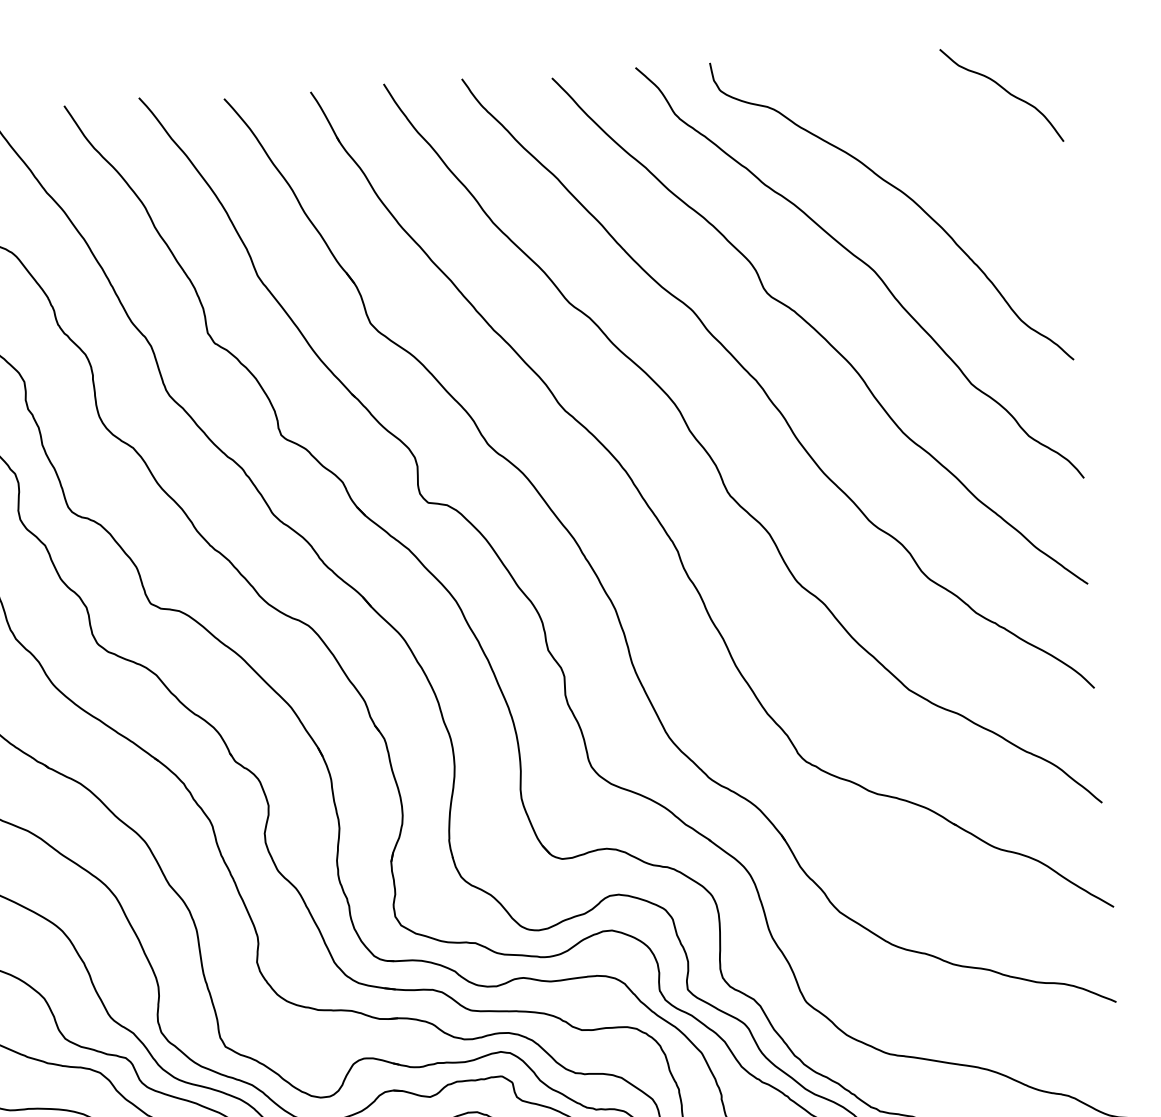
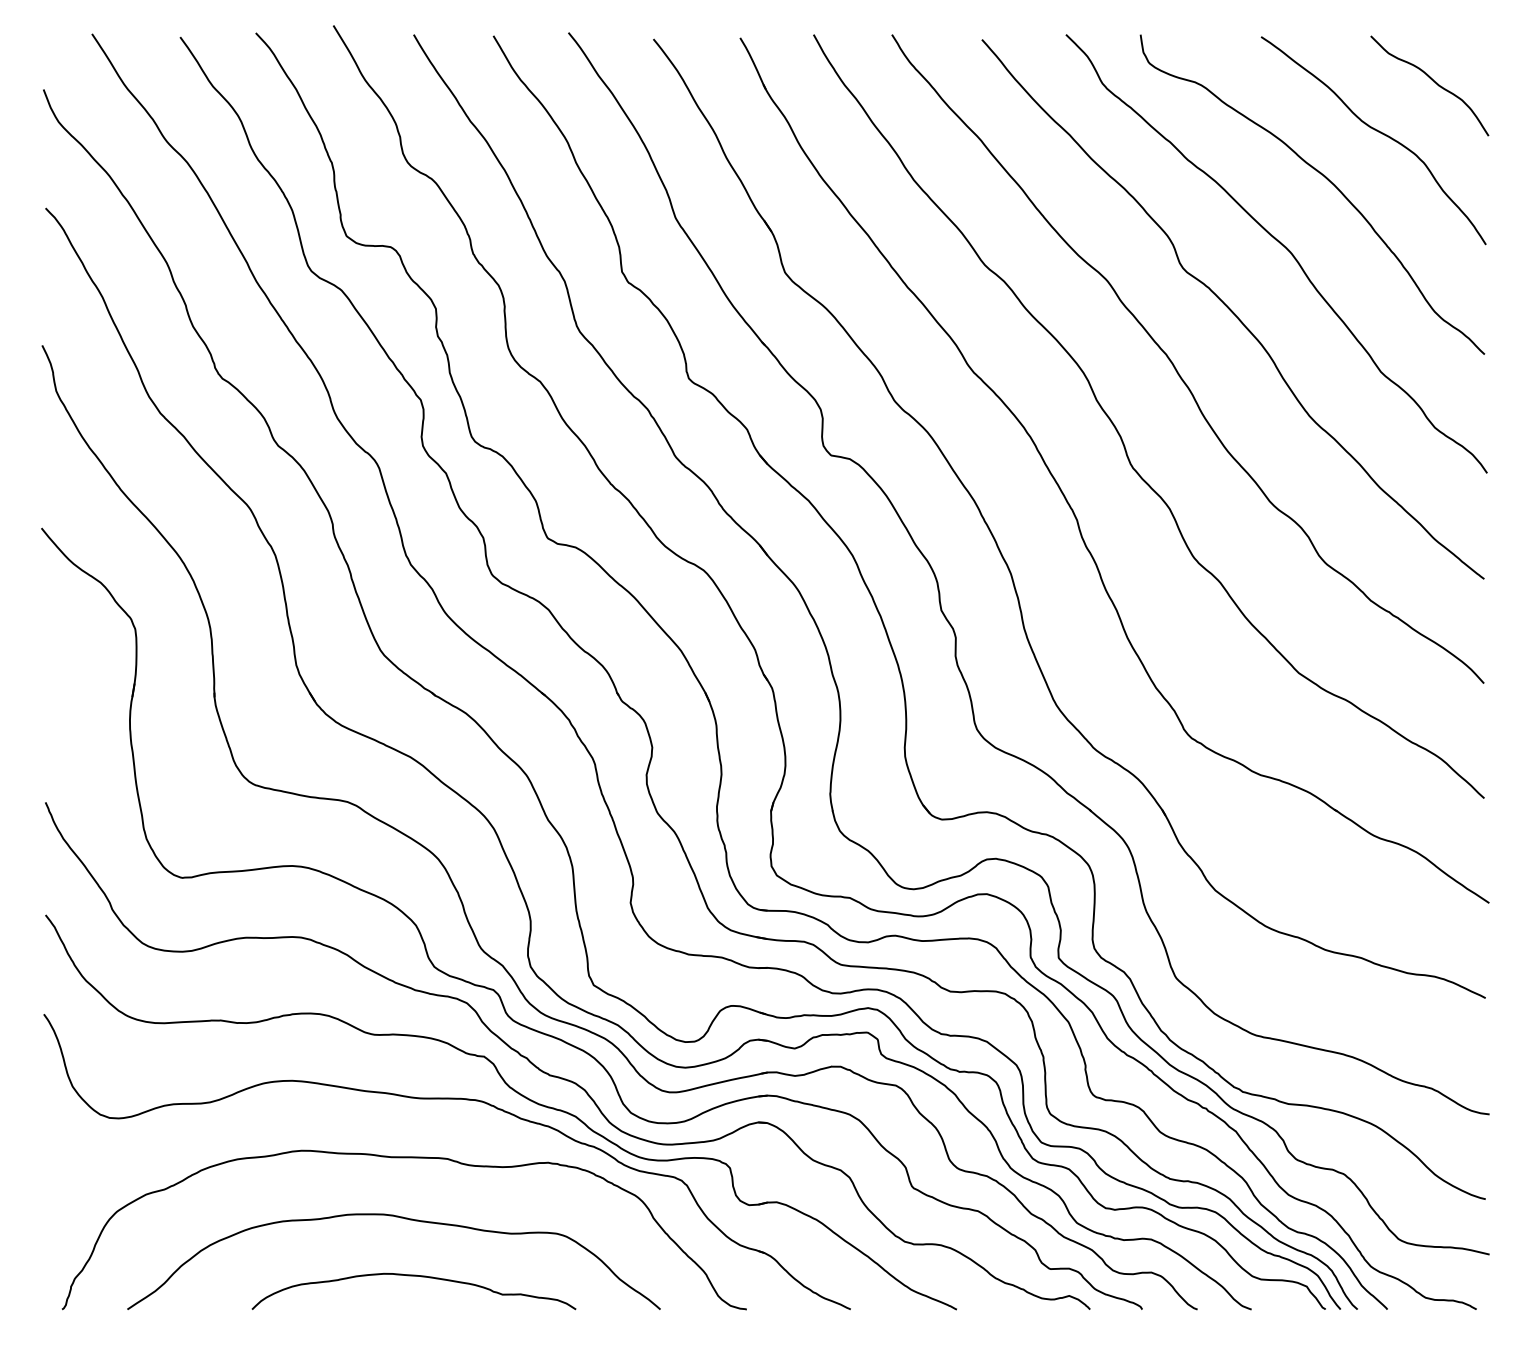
curve: (953, 145) -> (1378, 132), added

